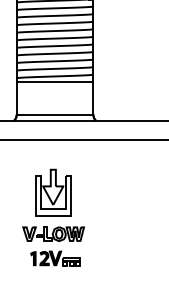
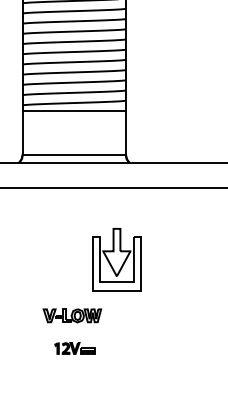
part: (52, 192) -> (116, 259), moved
part: (53, 233) -> (72, 315), size x0.7
part: (55, 258) -> (74, 348), size x0.6

